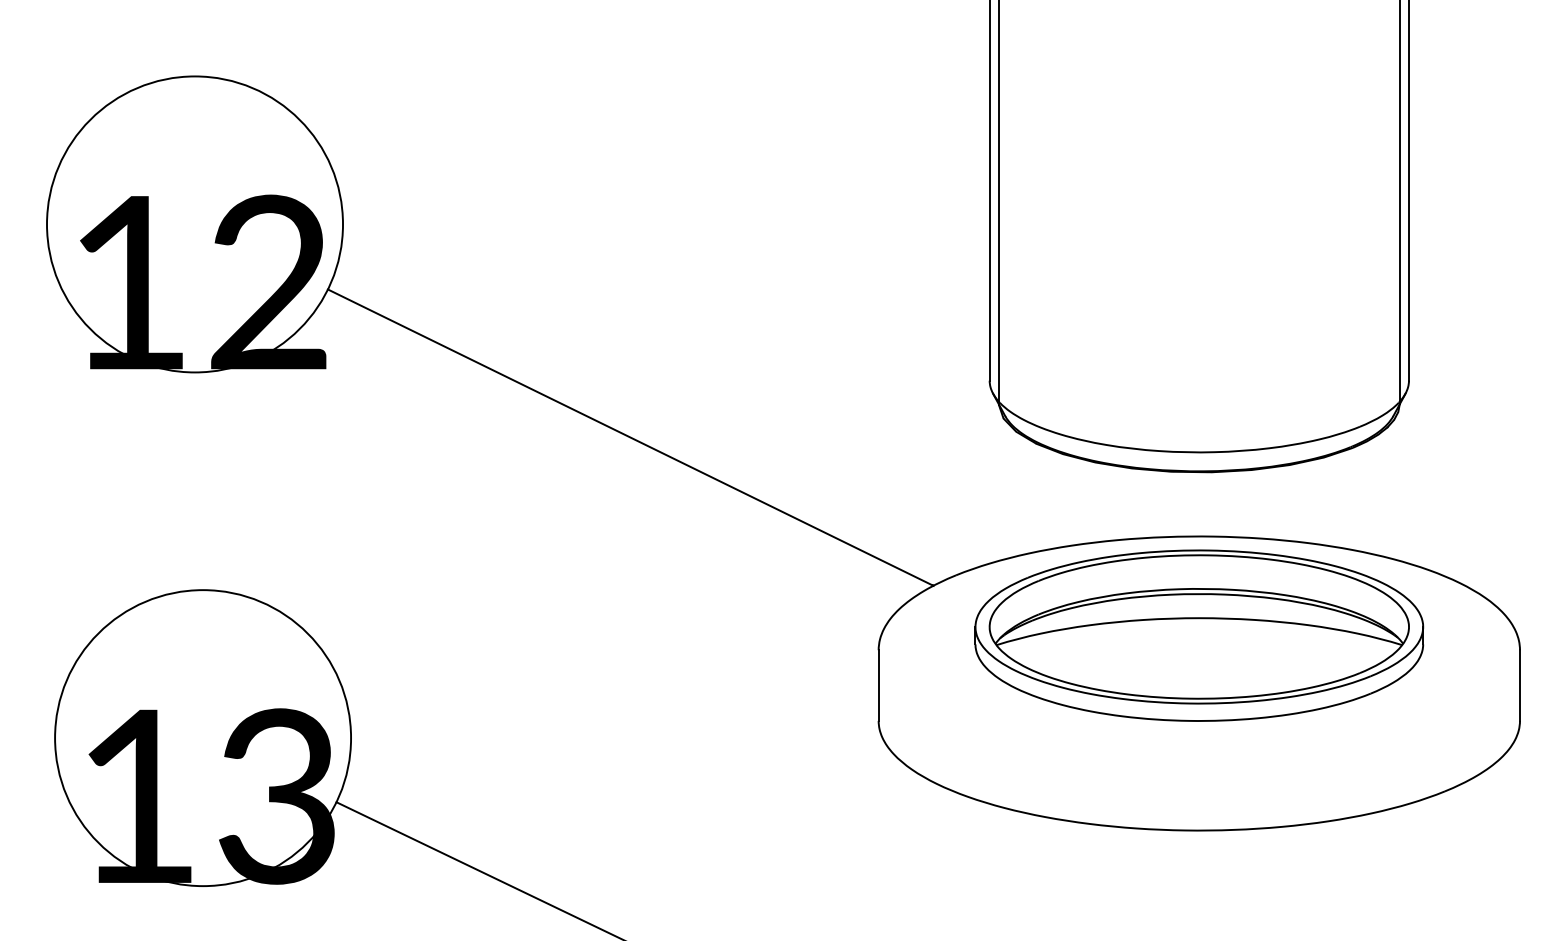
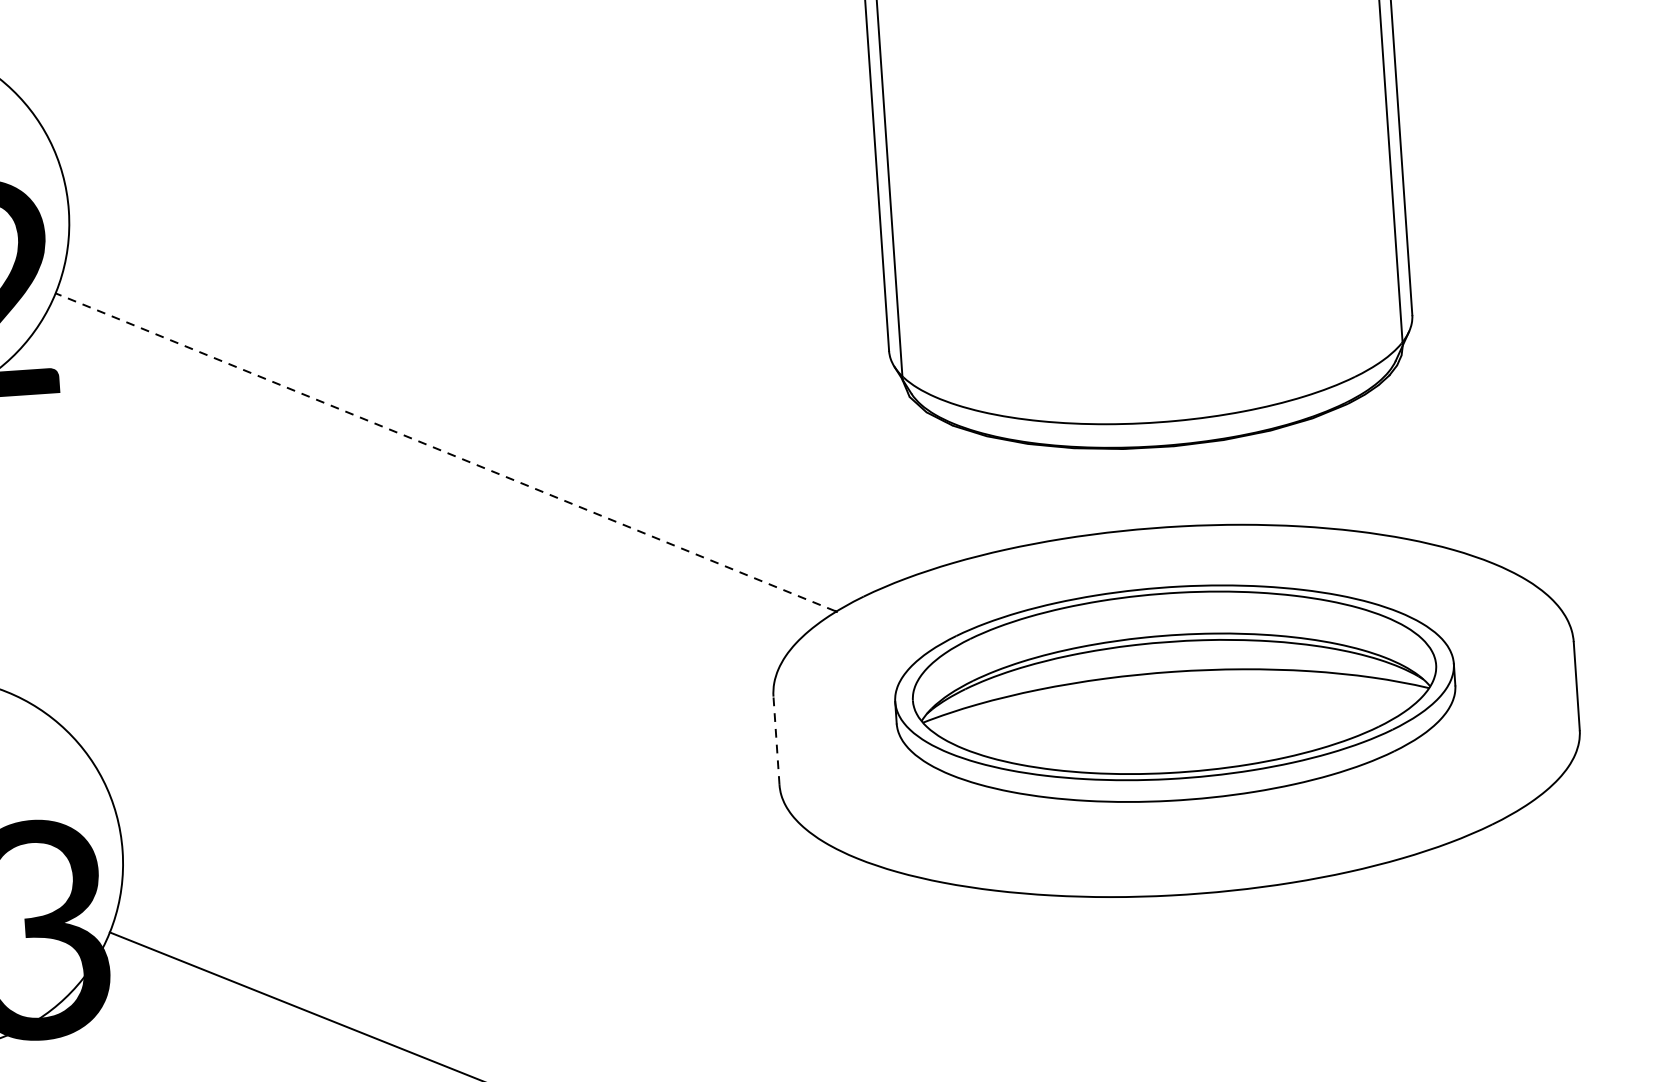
line: (630, 437) -> (445, 452), solid -> dashed
part: (1199, 635) -> (1175, 693), moved
line: (878, 685) -> (776, 740), solid -> dashed

